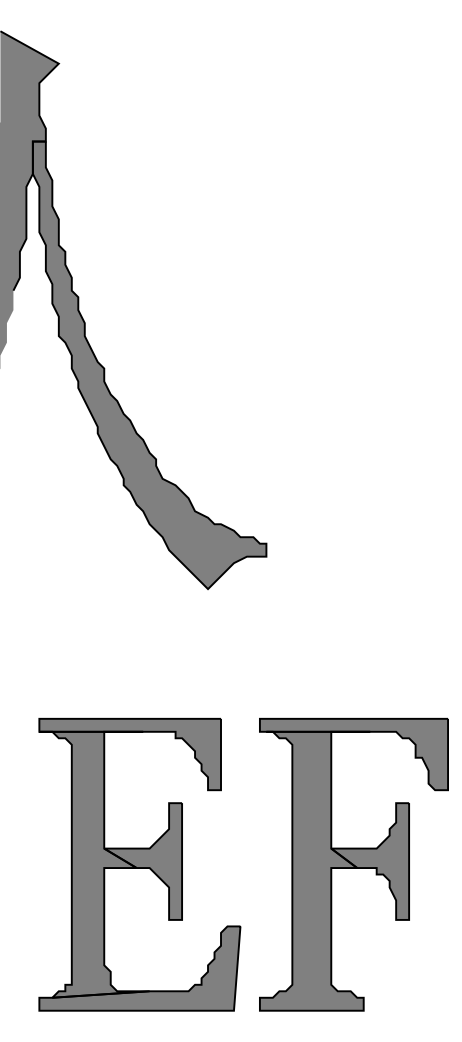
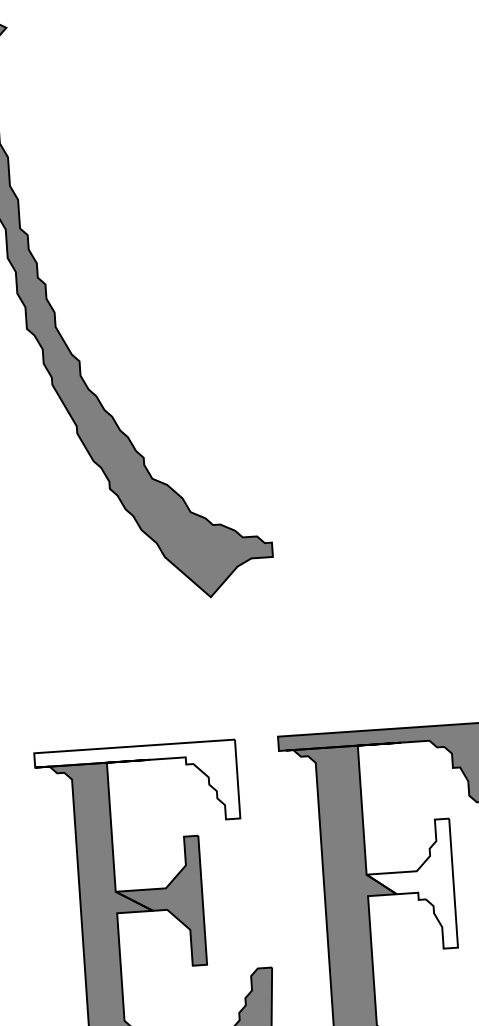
fill: (130, 754) -> (137, 785), removed
fill: (370, 861) -> (410, 885), removed

